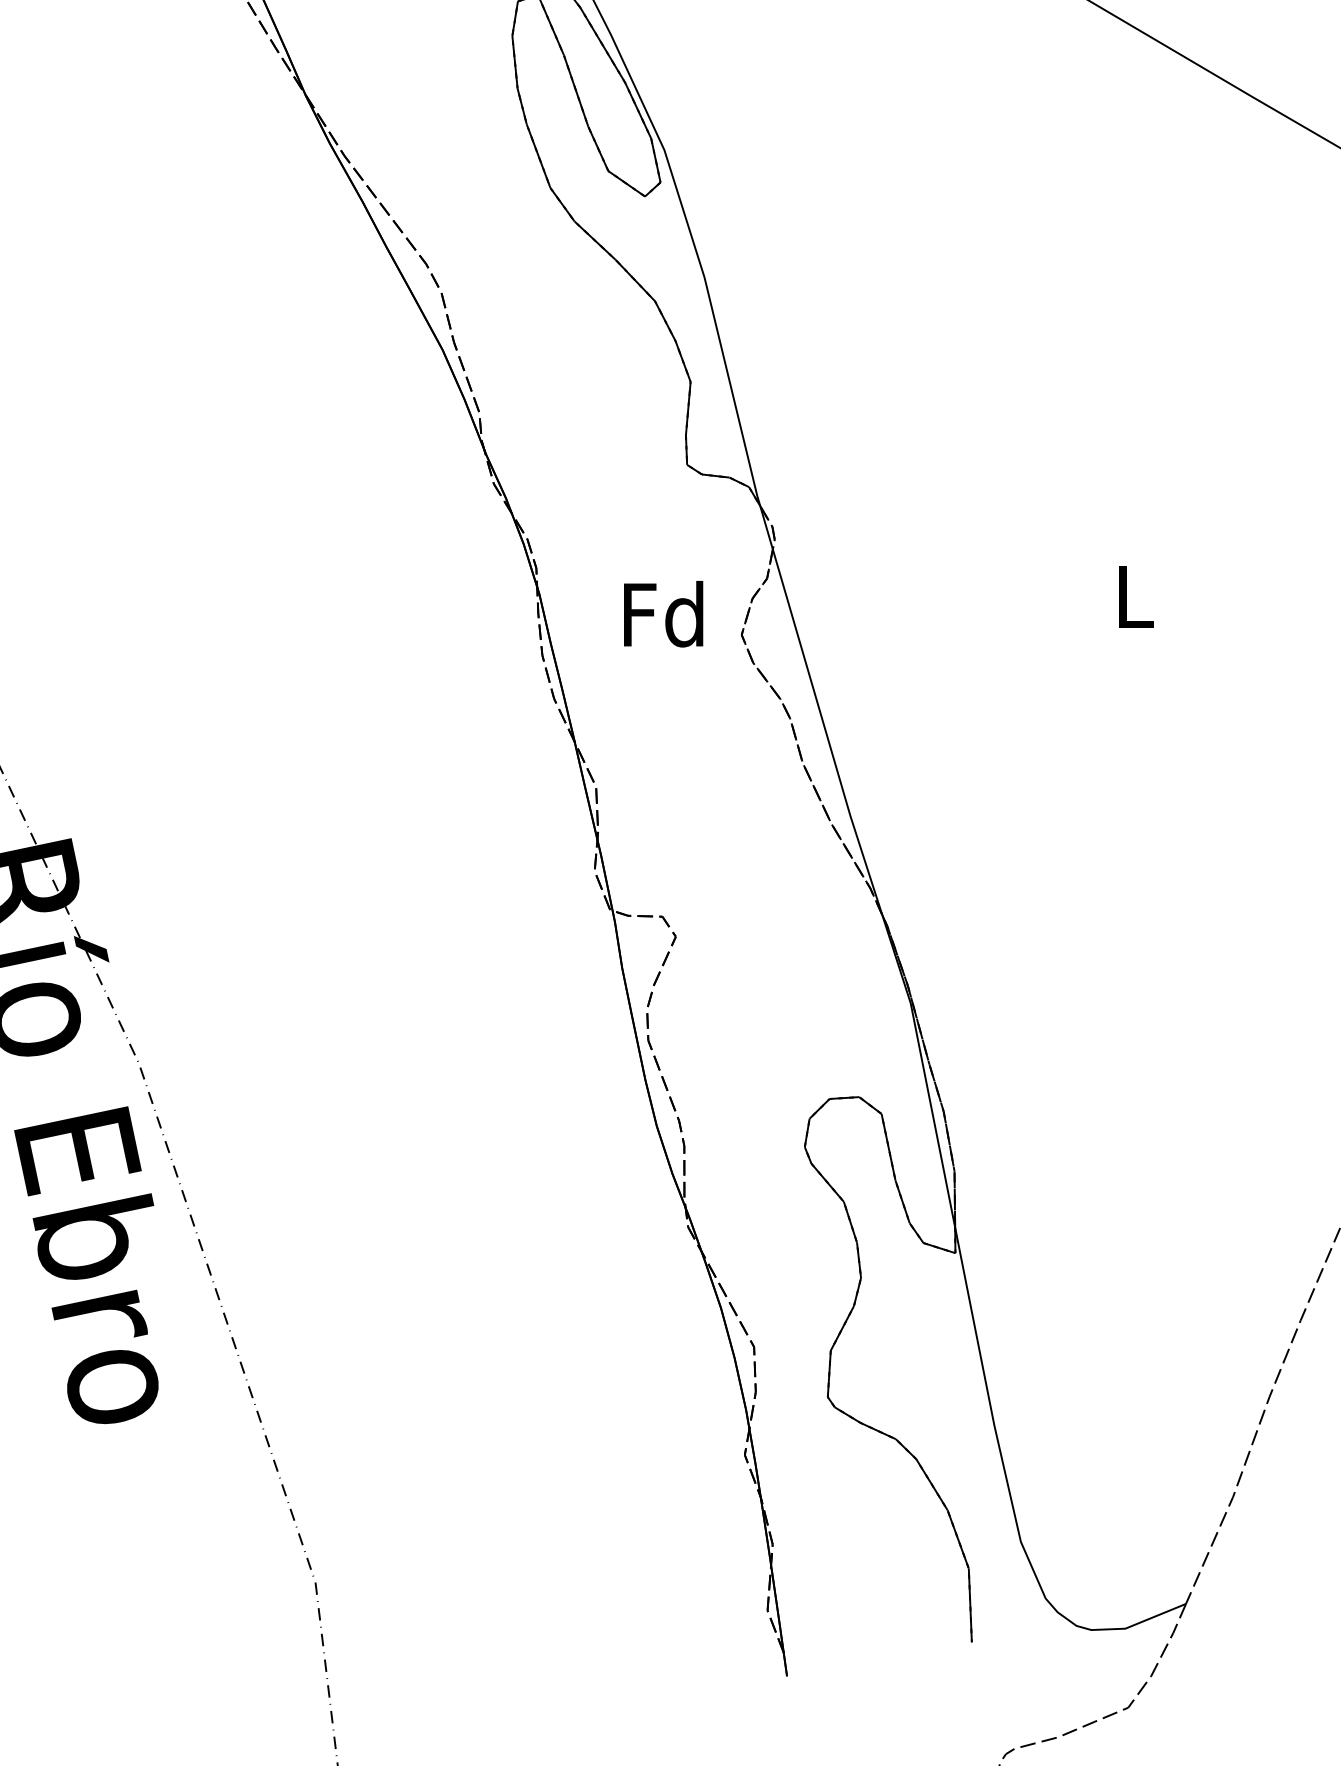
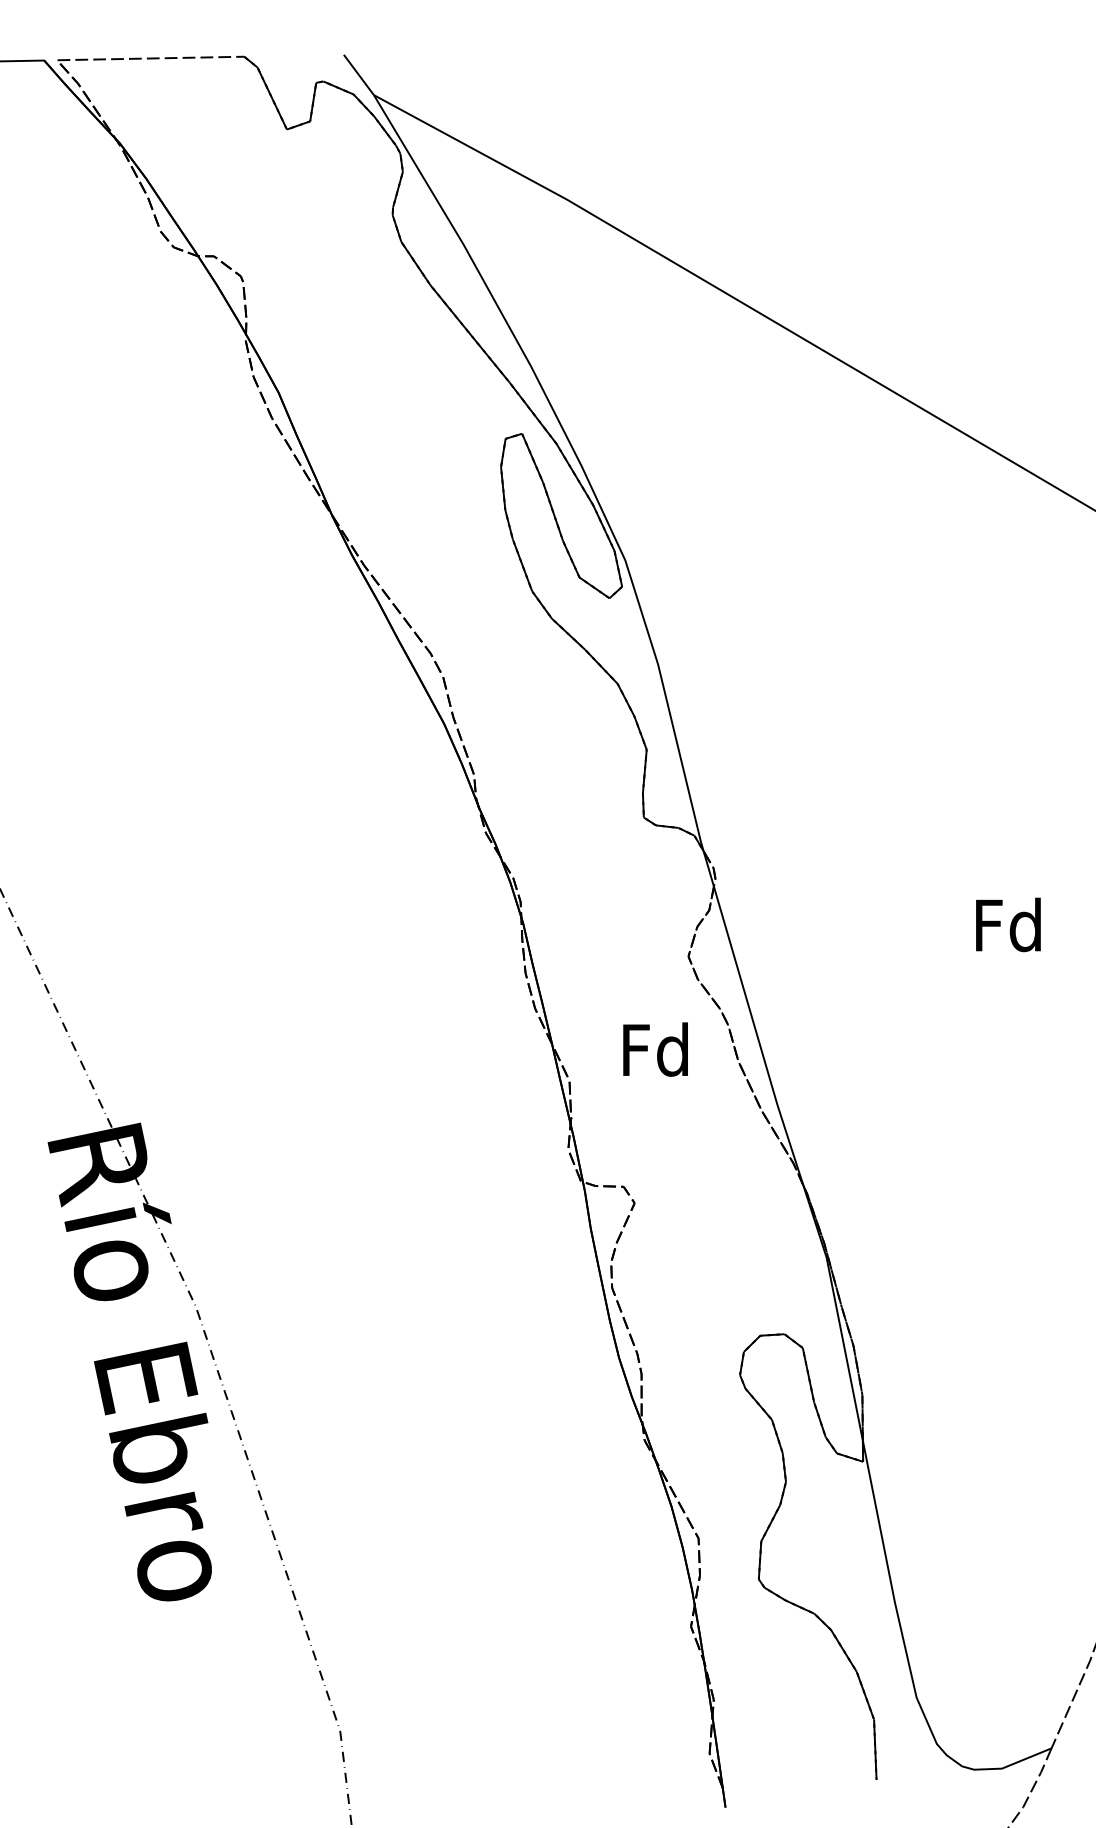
text: (1133, 595) -> (1008, 924), L -> Fd
text: (663, 614) -> (655, 1049), moved

